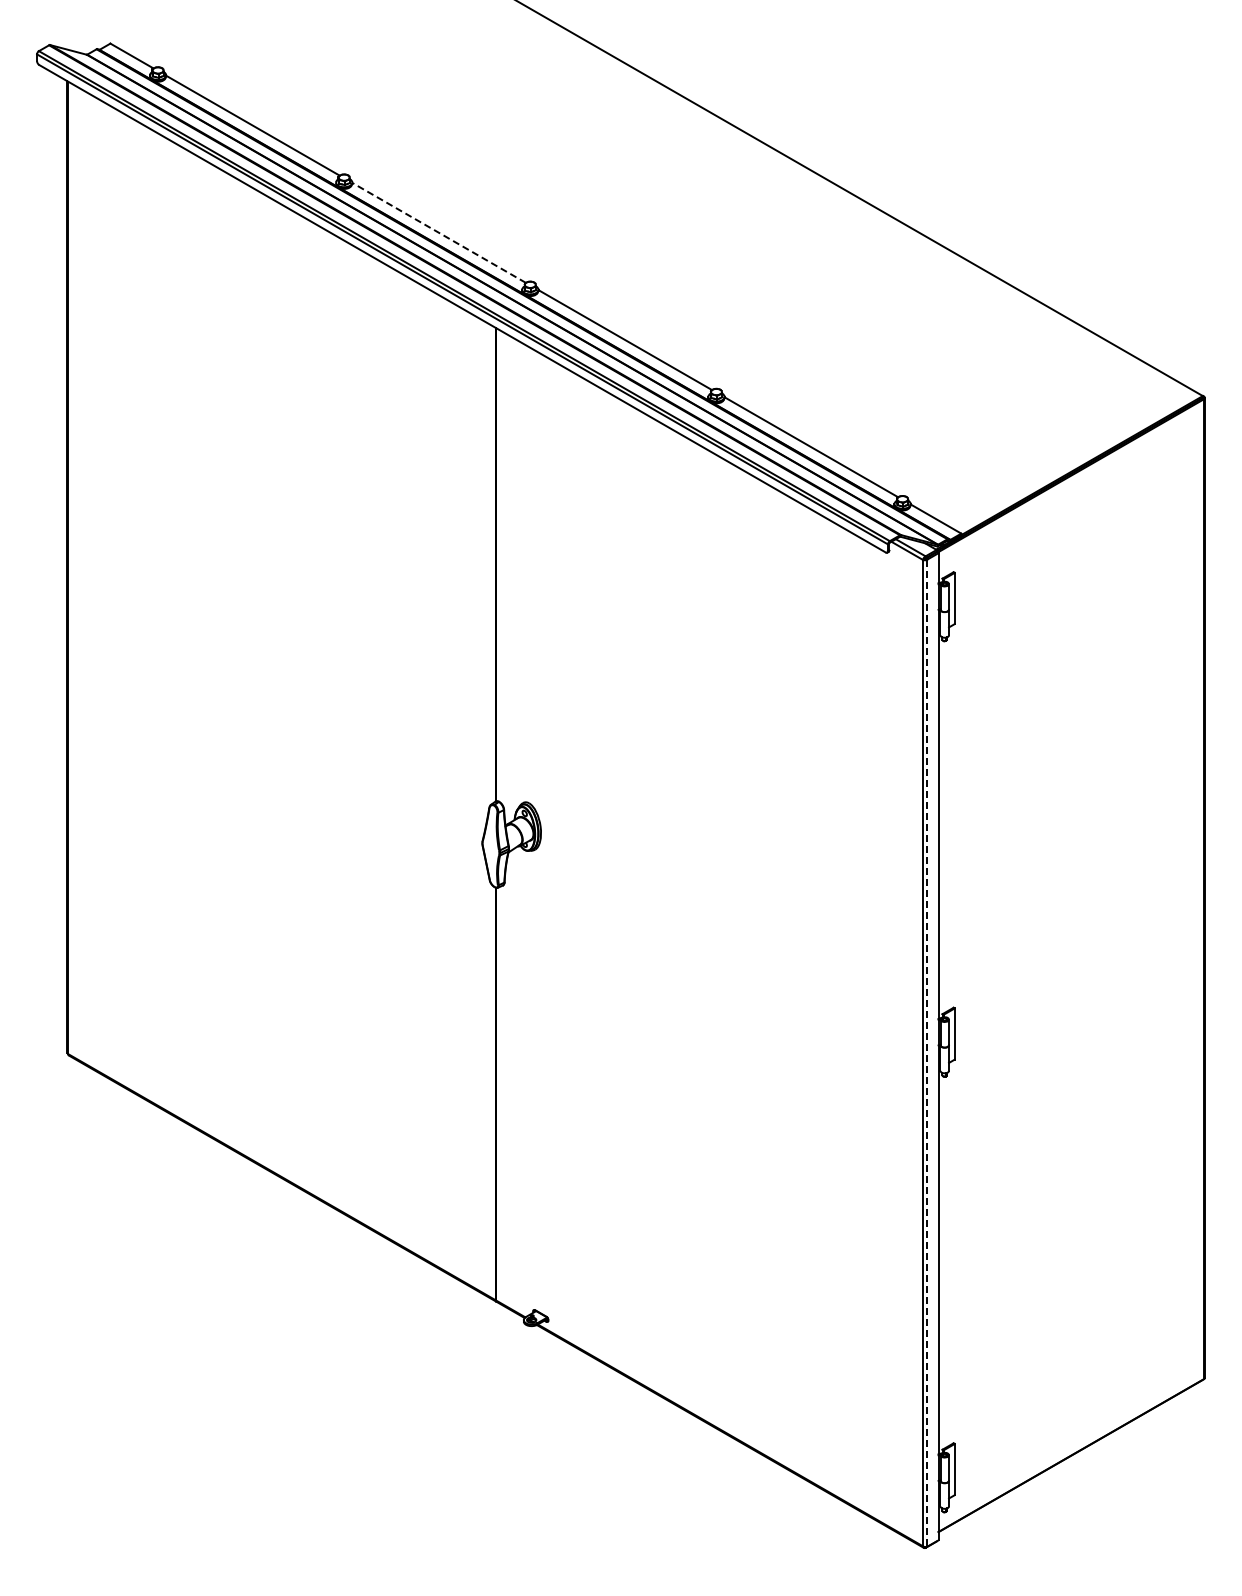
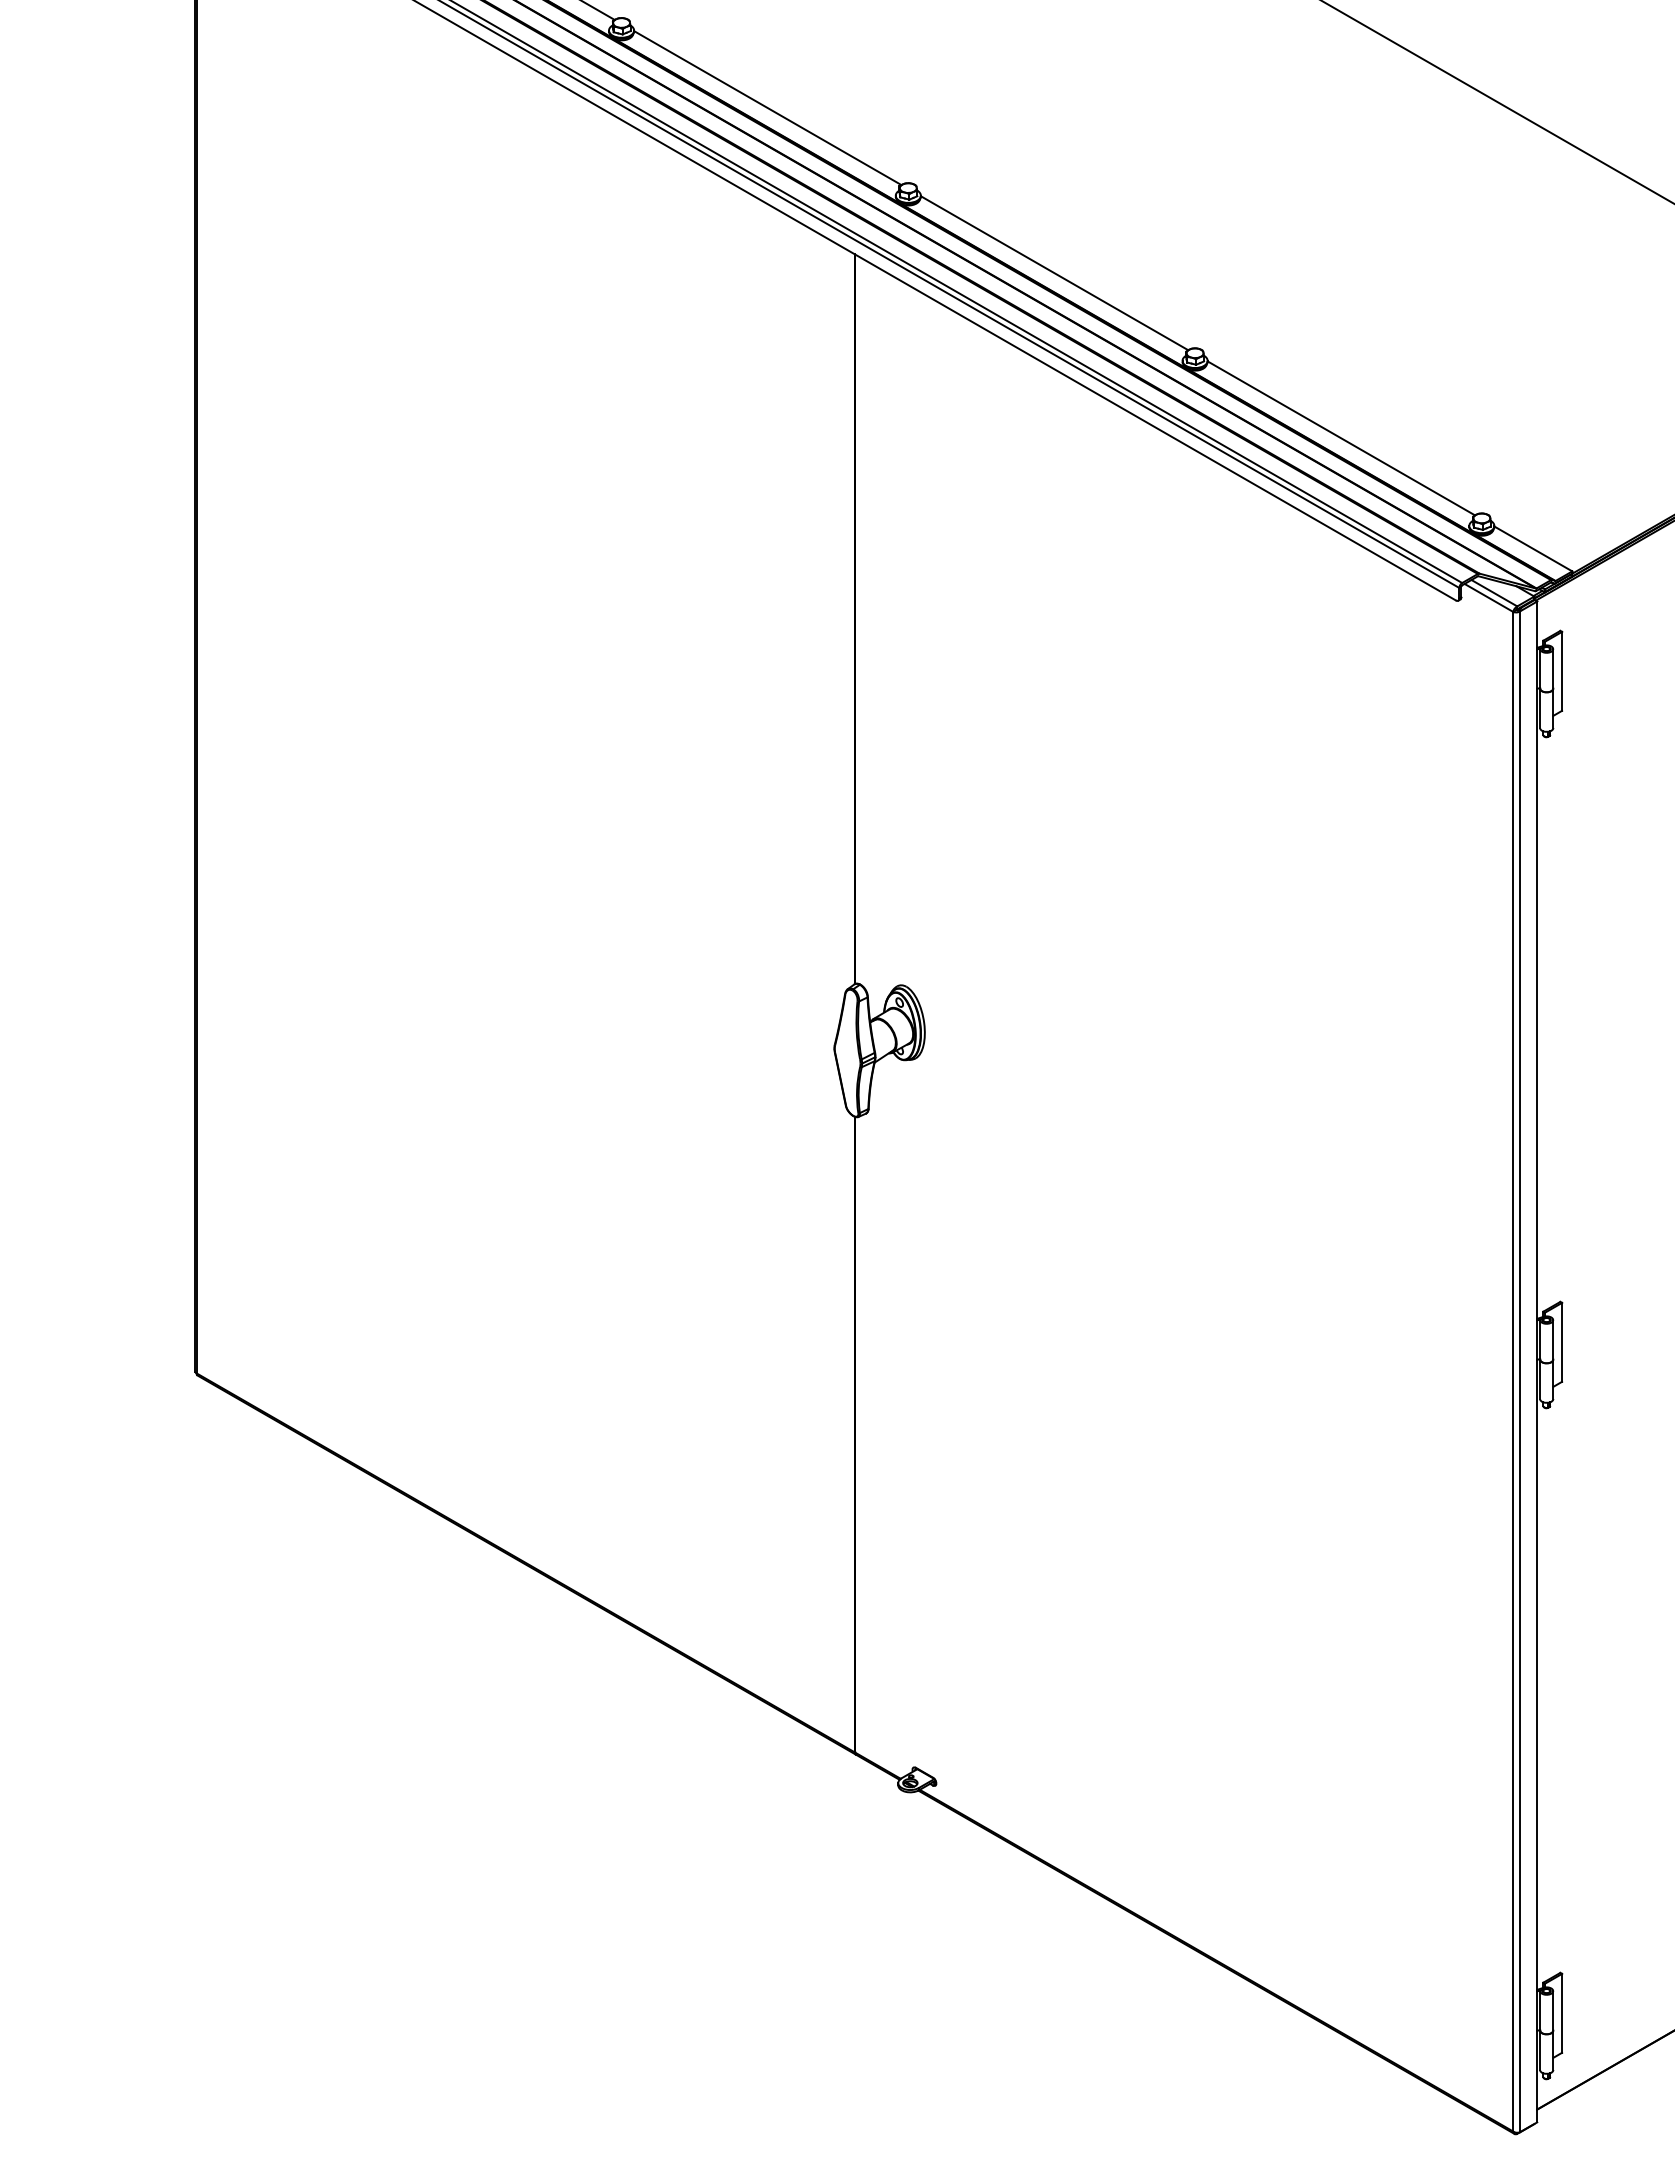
line: (438, 232) -> (766, 107), dashed -> solid
line: (927, 1053) -> (1520, 1372), dashed -> solid

